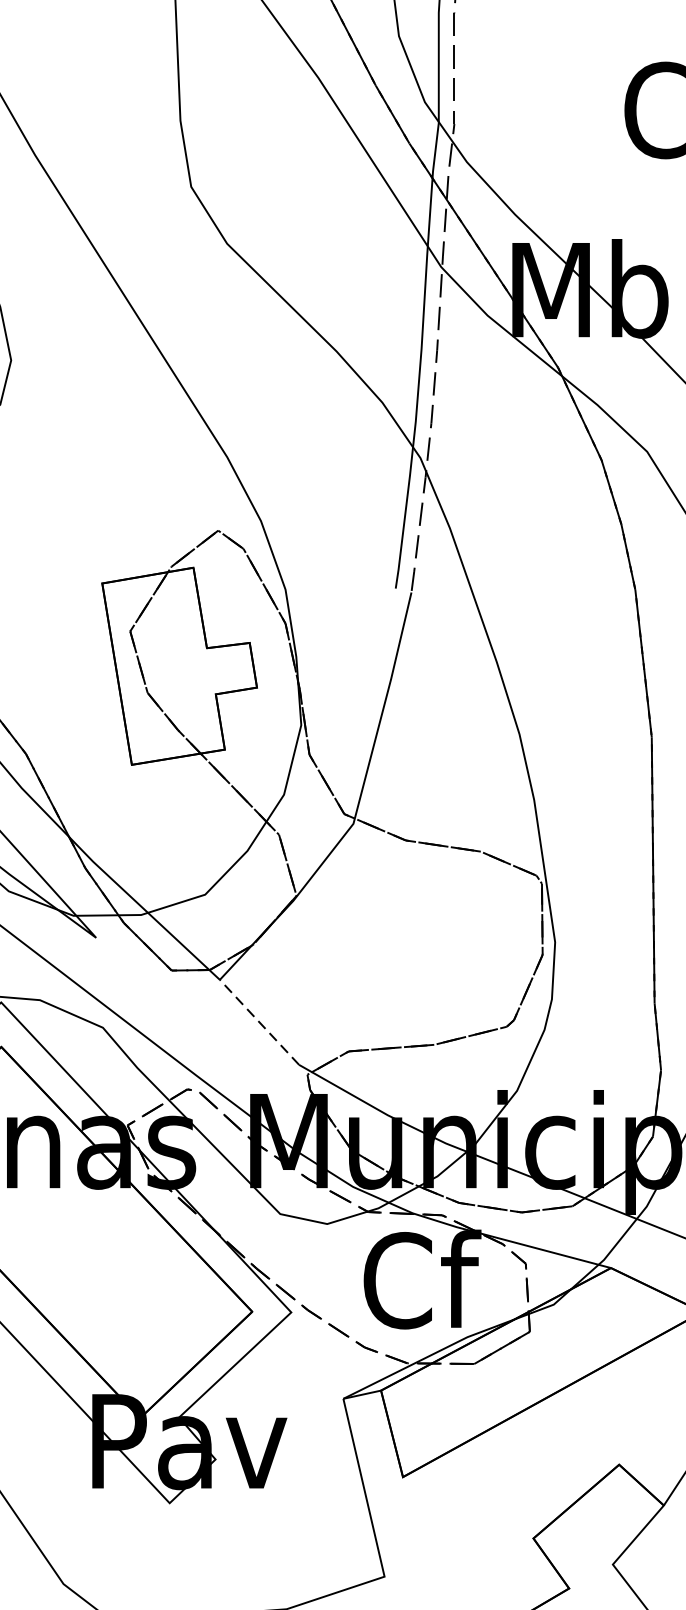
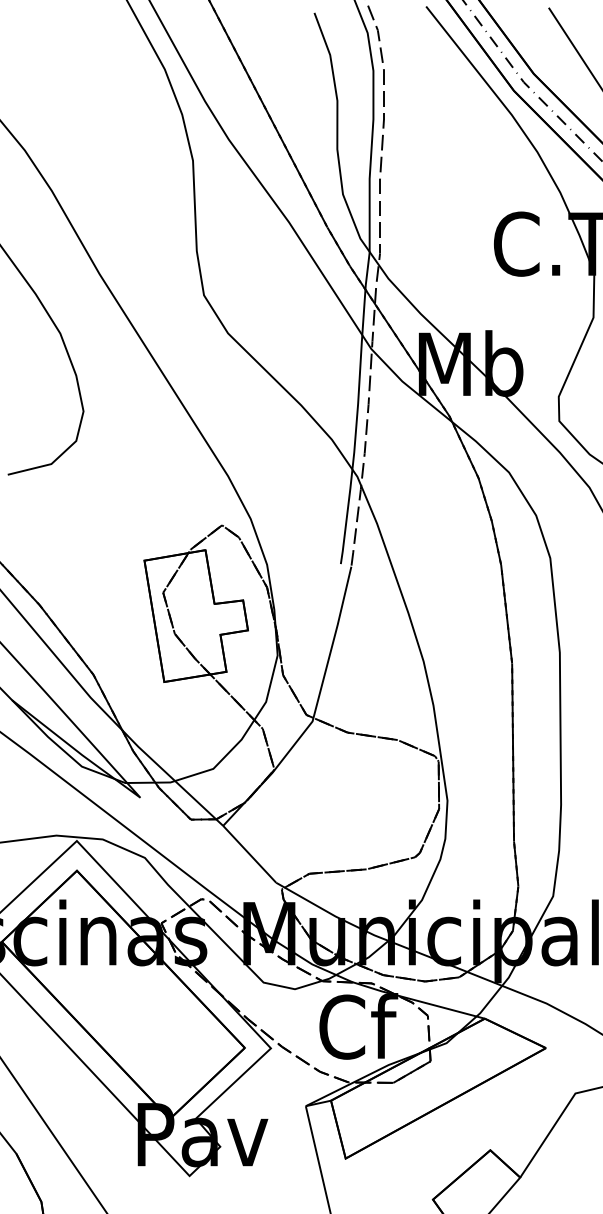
line: (259, 1022) -> (249, 854), dashed -> solid

